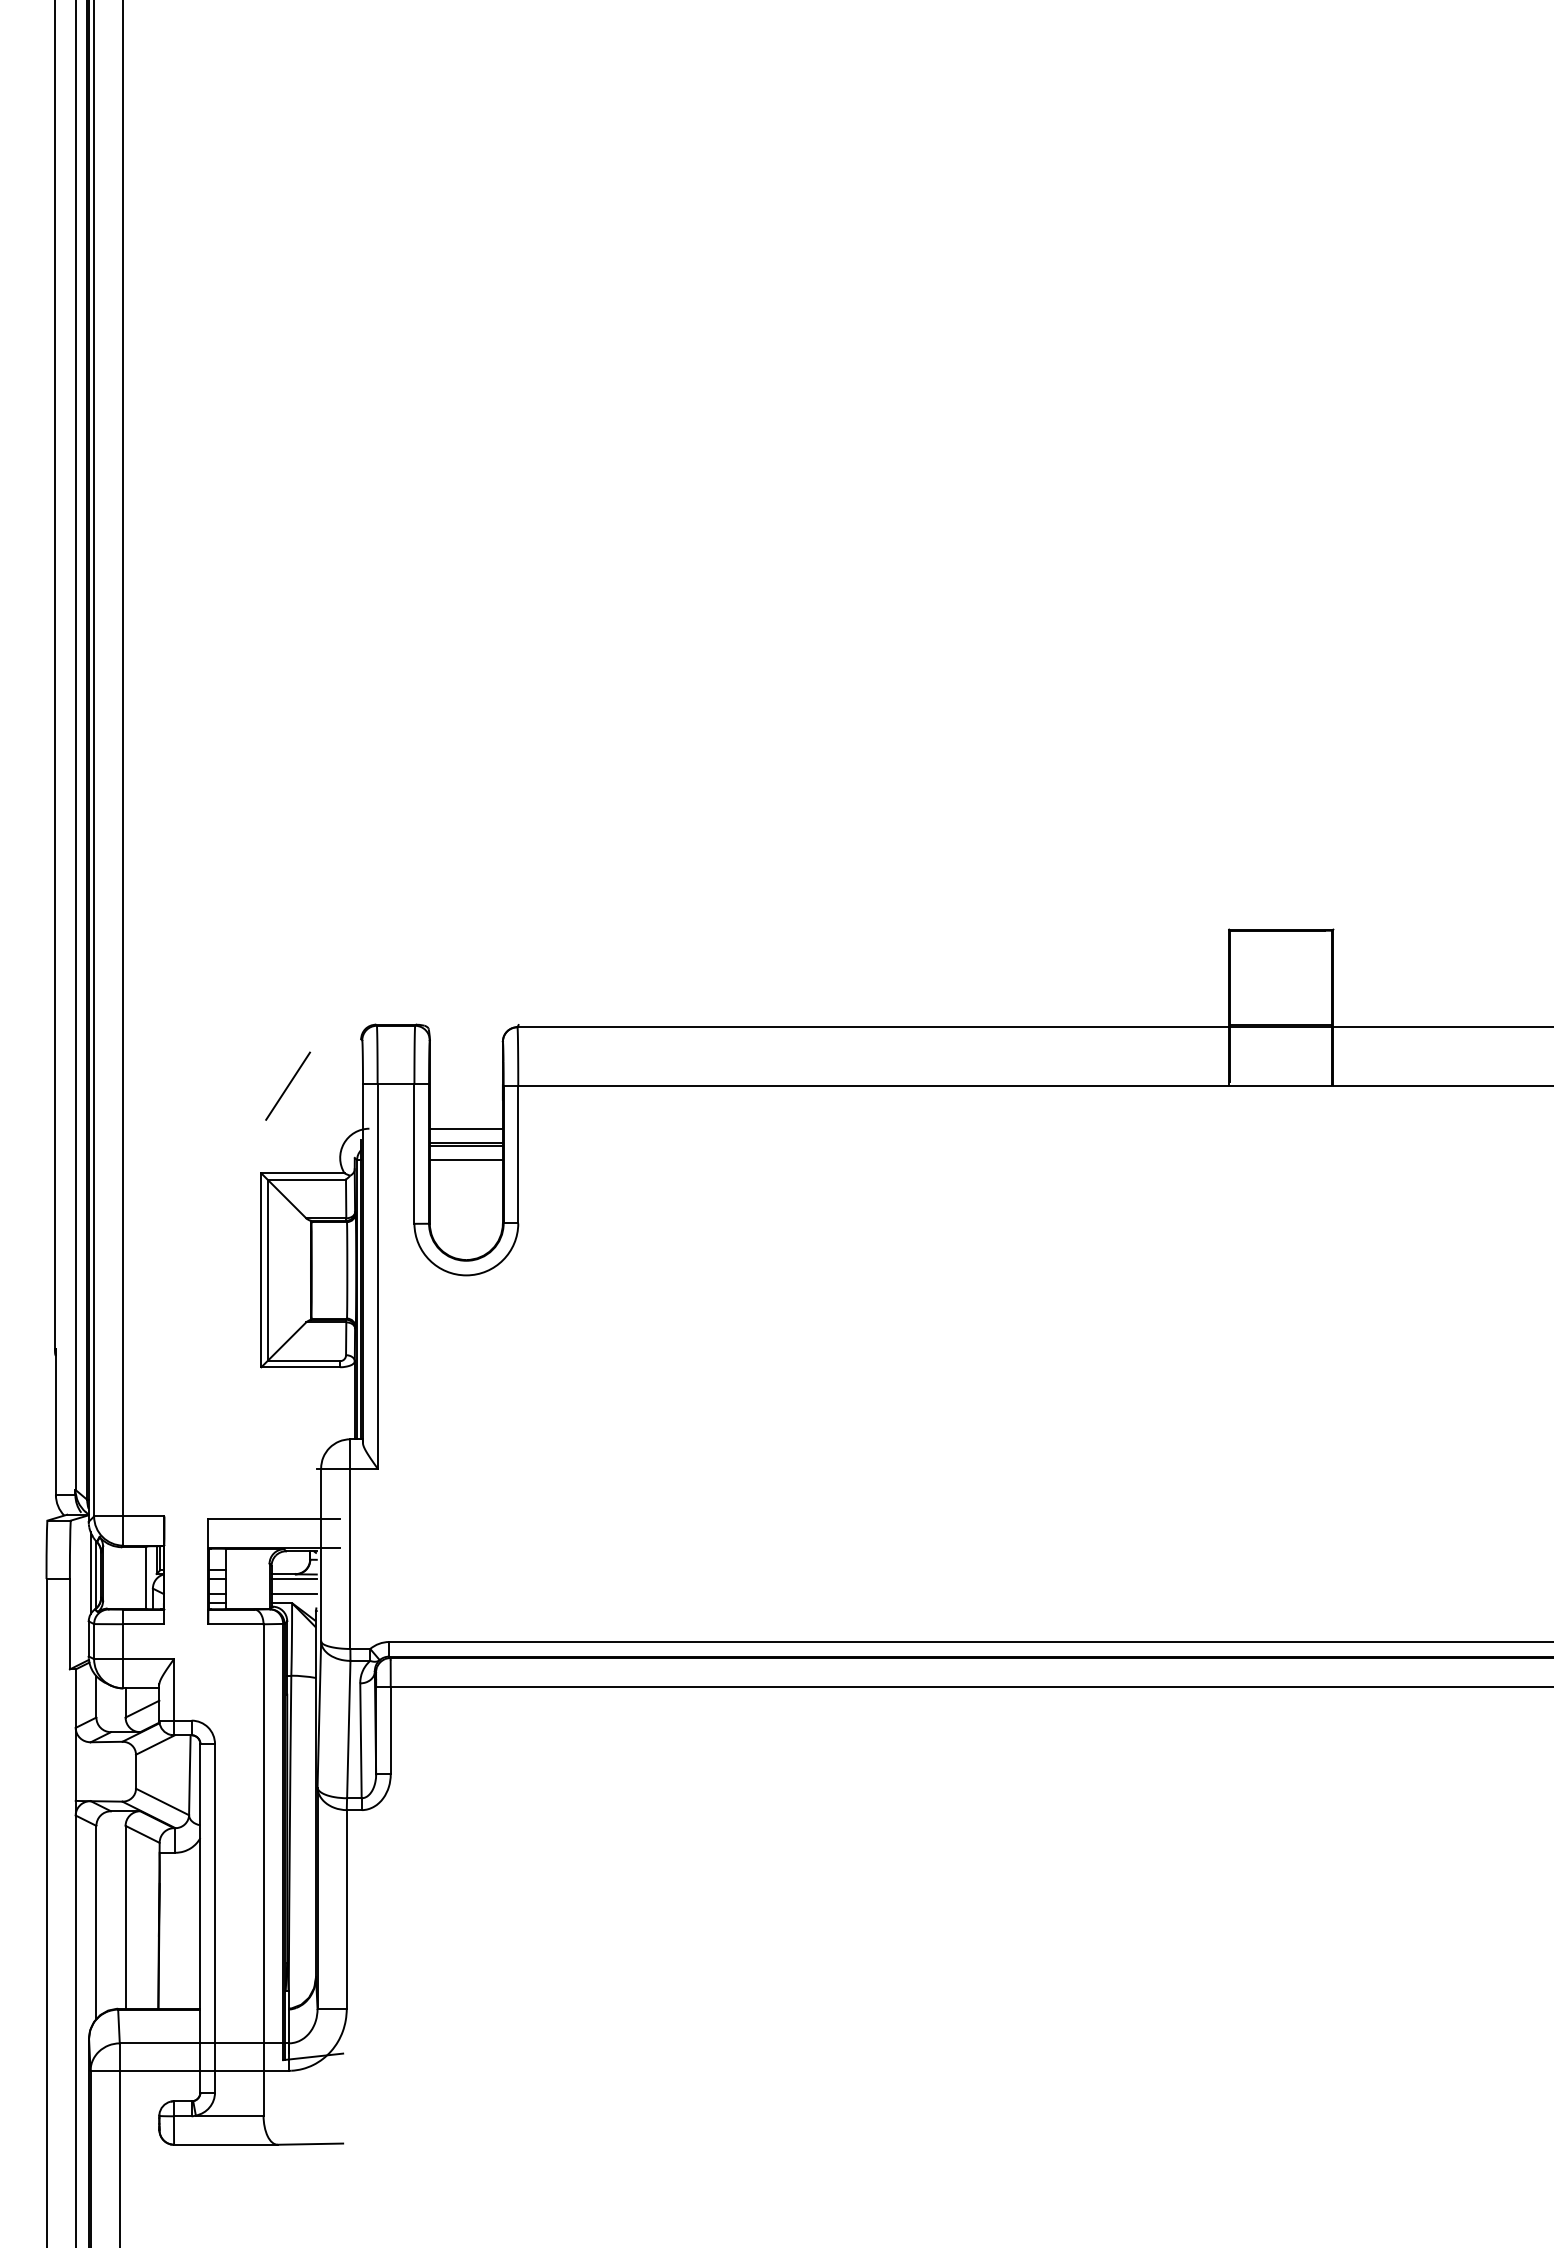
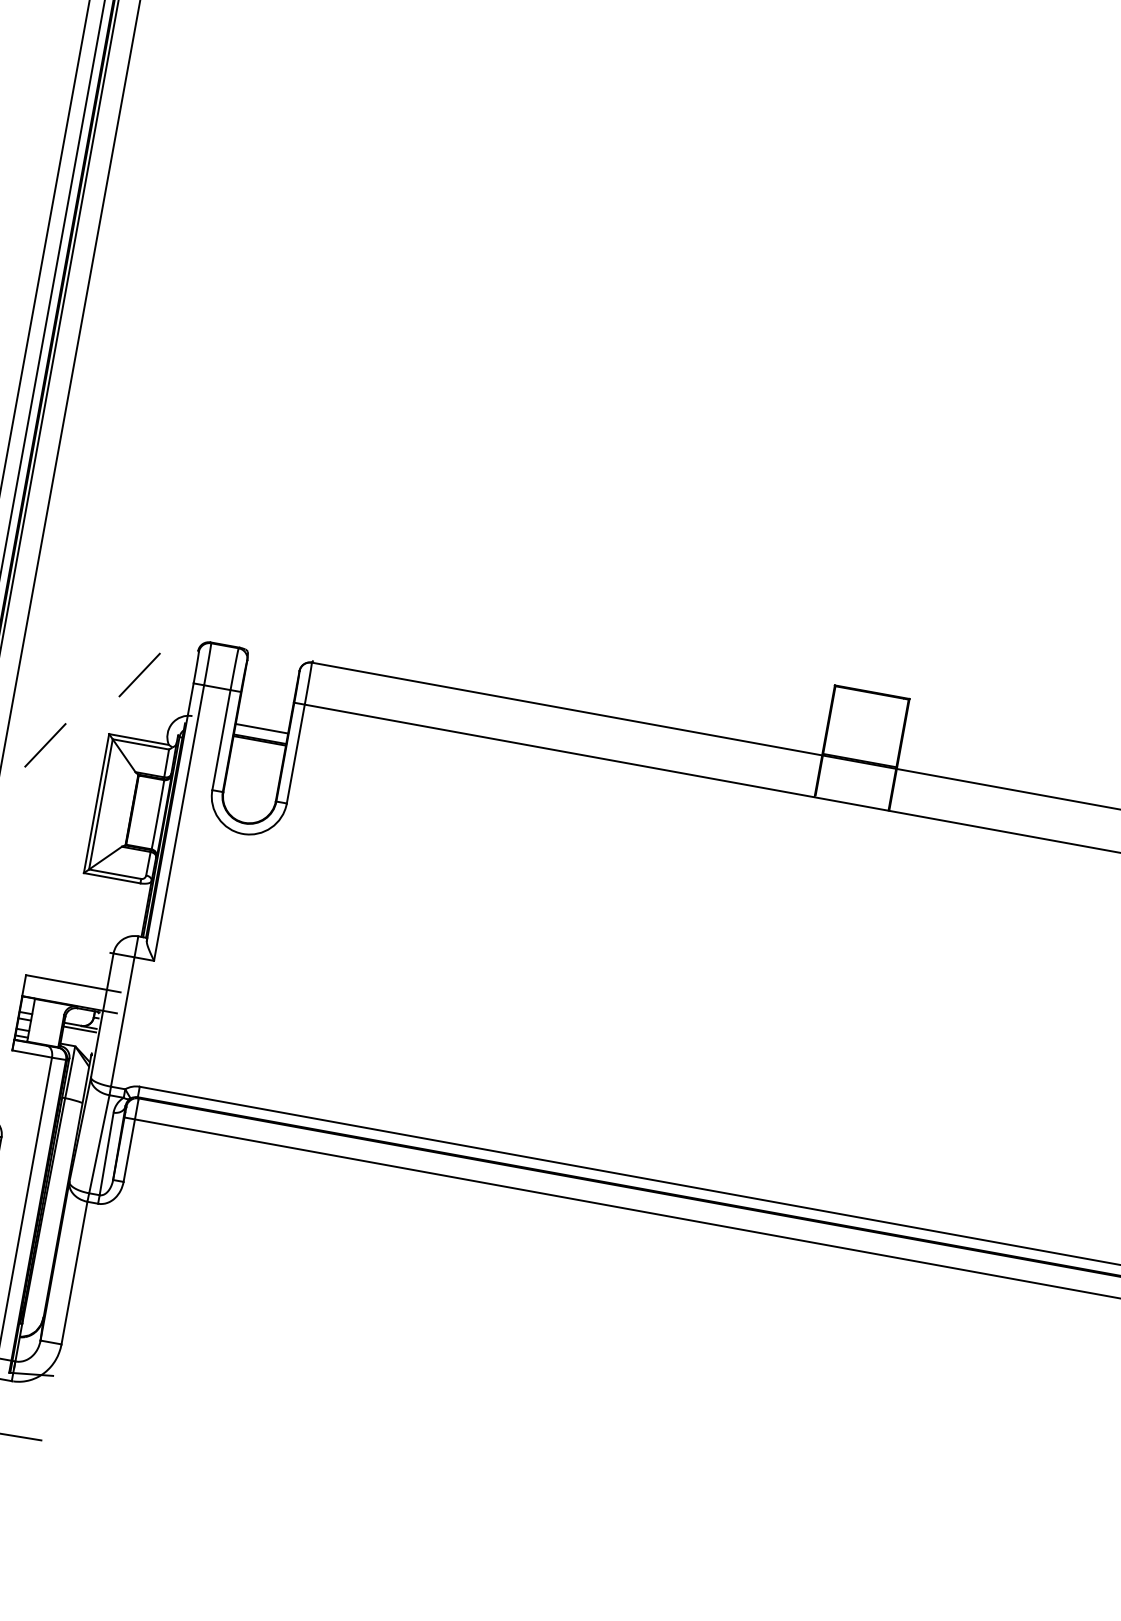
line: (465, 1160) -> (257, 751), removed
line: (178, 1203) -> (45, 744), added
line: (293, 1593) -> (77, 1039), removed

